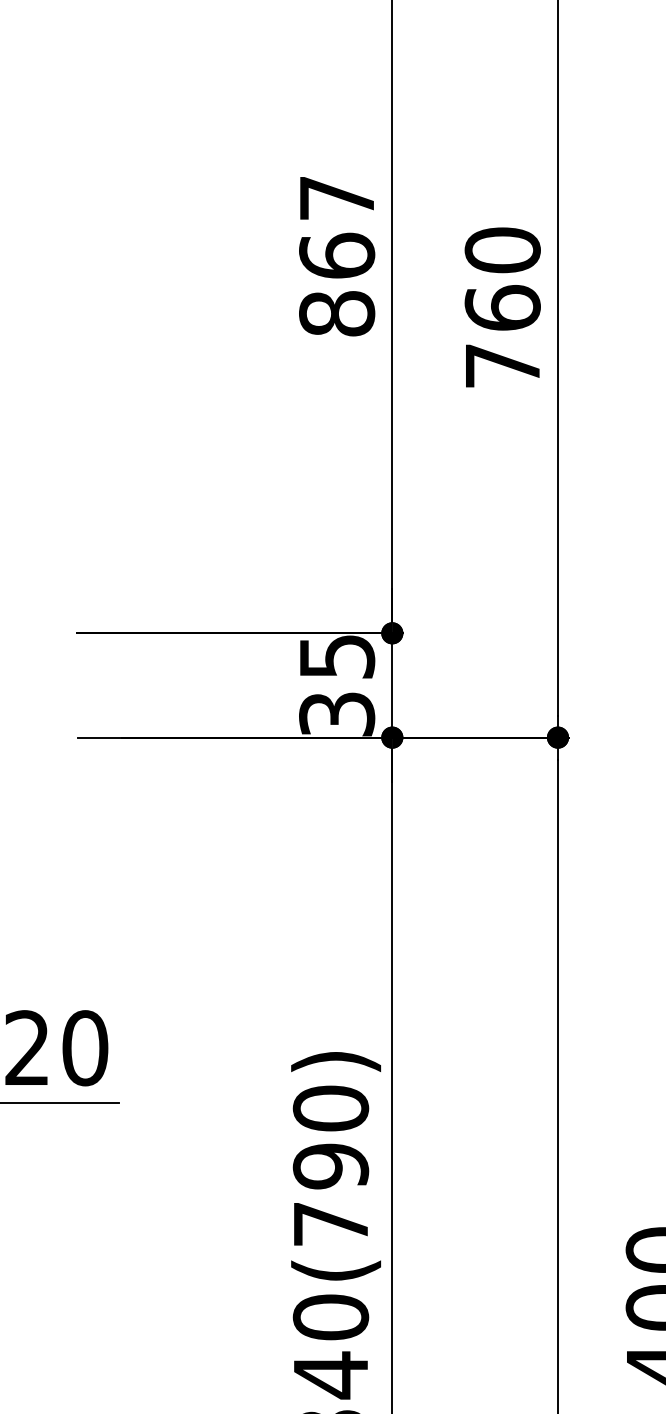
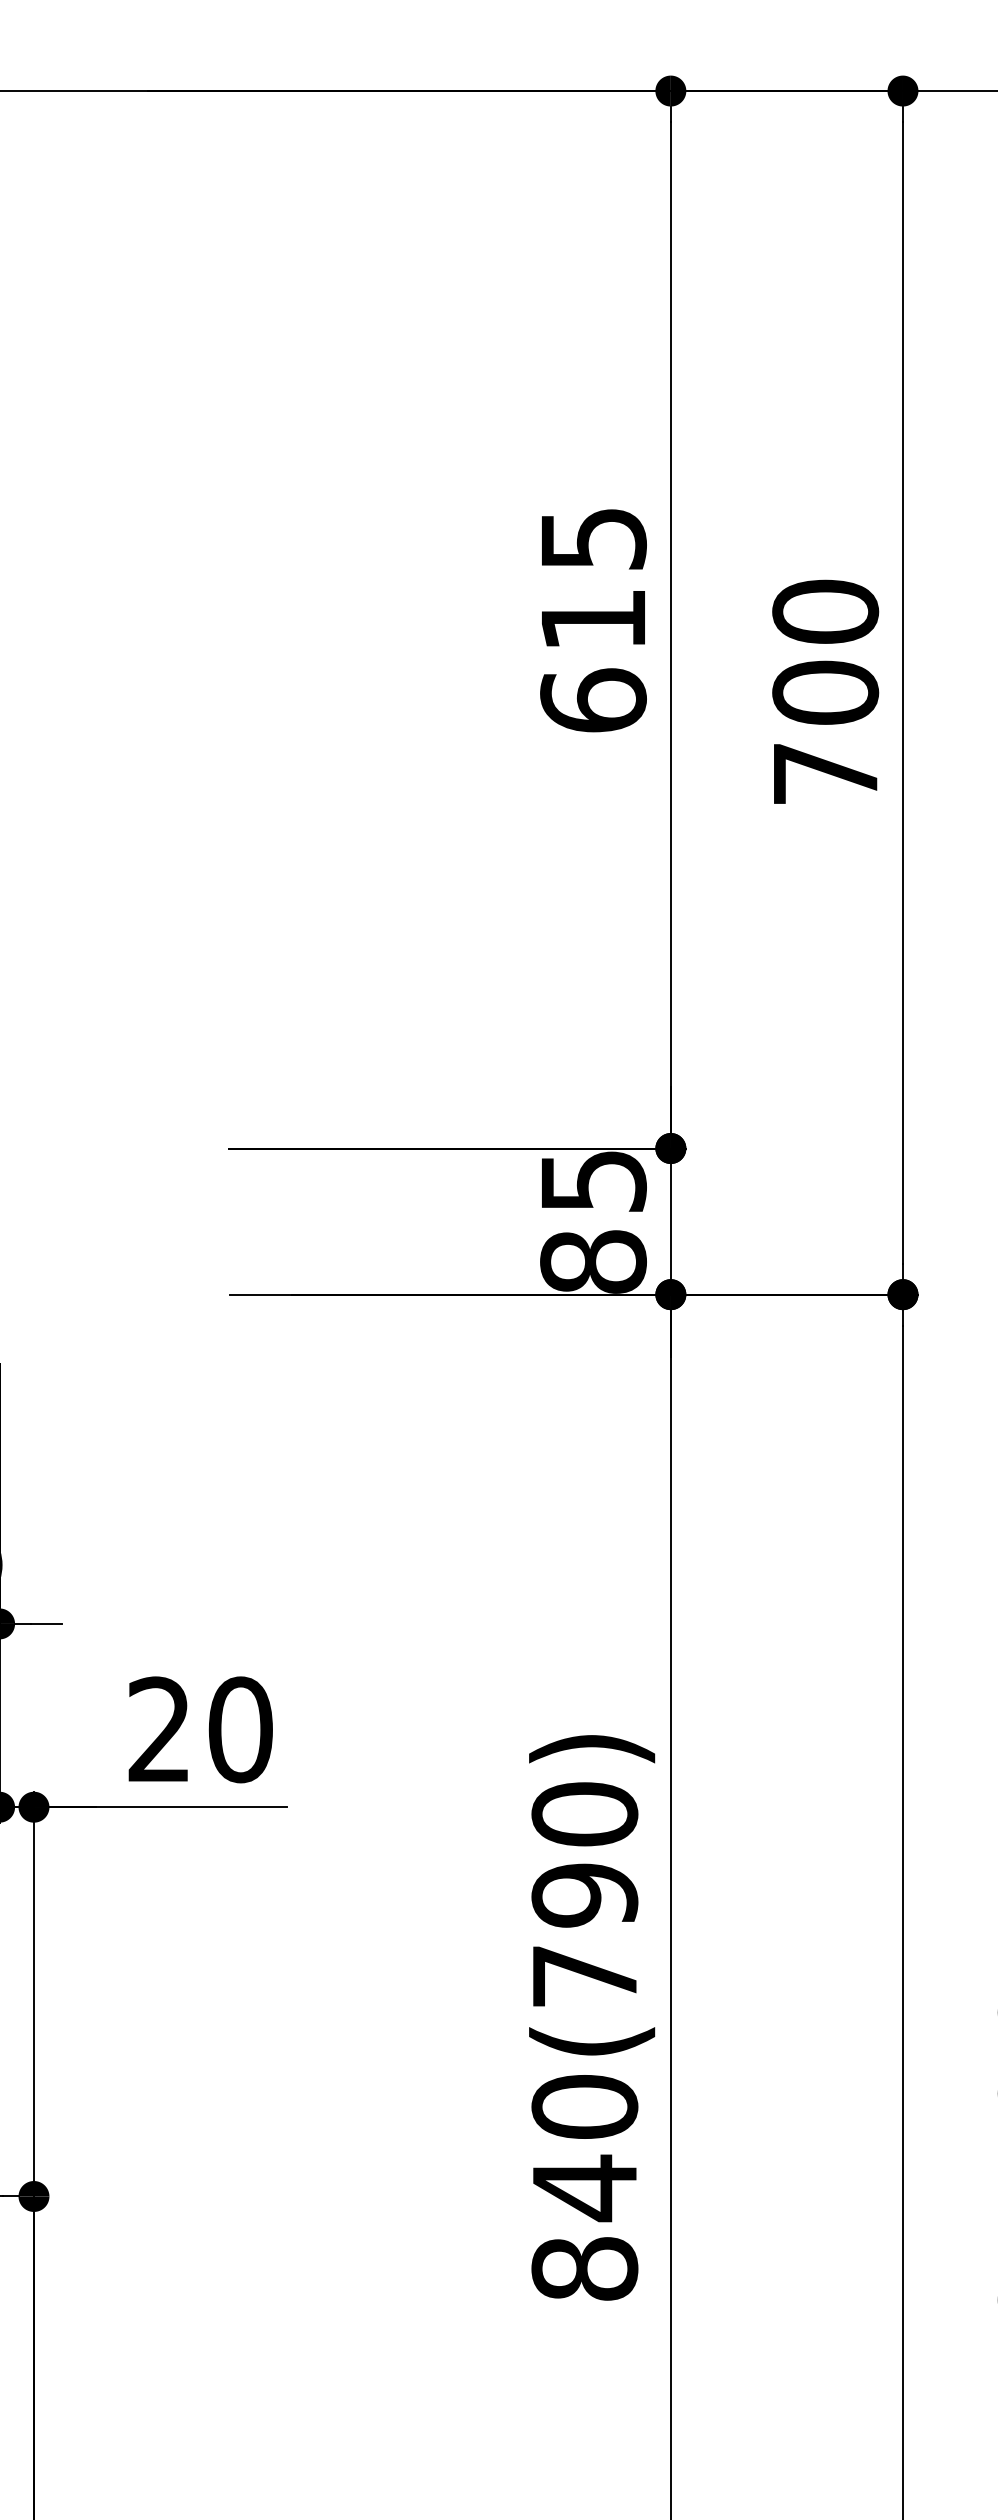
text: (337, 256) -> (593, 620), 867 -> 615
text: (502, 307) -> (825, 692), 760 -> 700
text: (337, 713) -> (593, 1261), 35 -> 85

